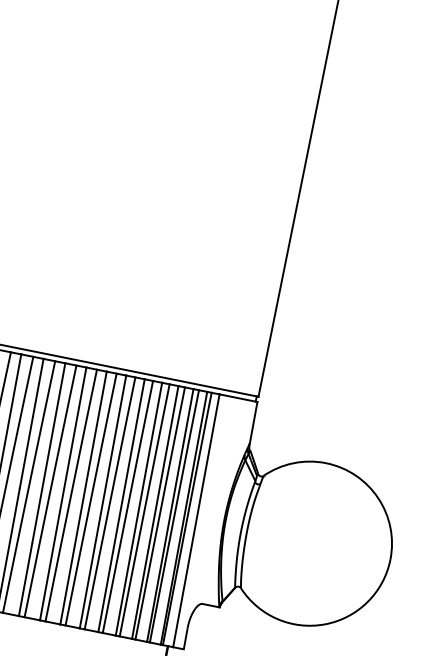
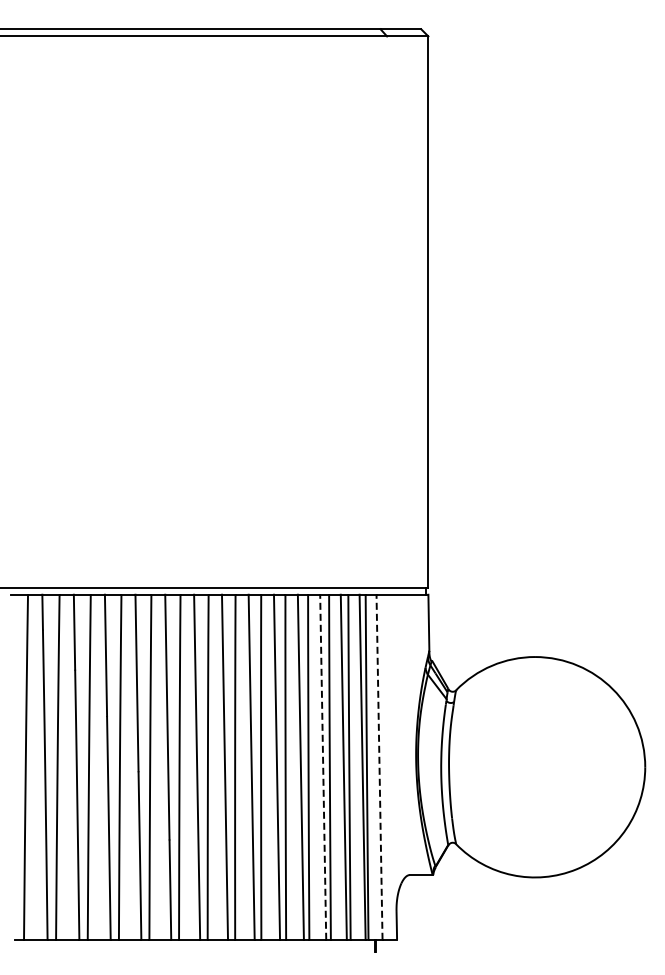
line: (155, 512) -> (323, 767), solid -> dashed
line: (196, 520) -> (379, 767), solid -> dashed

